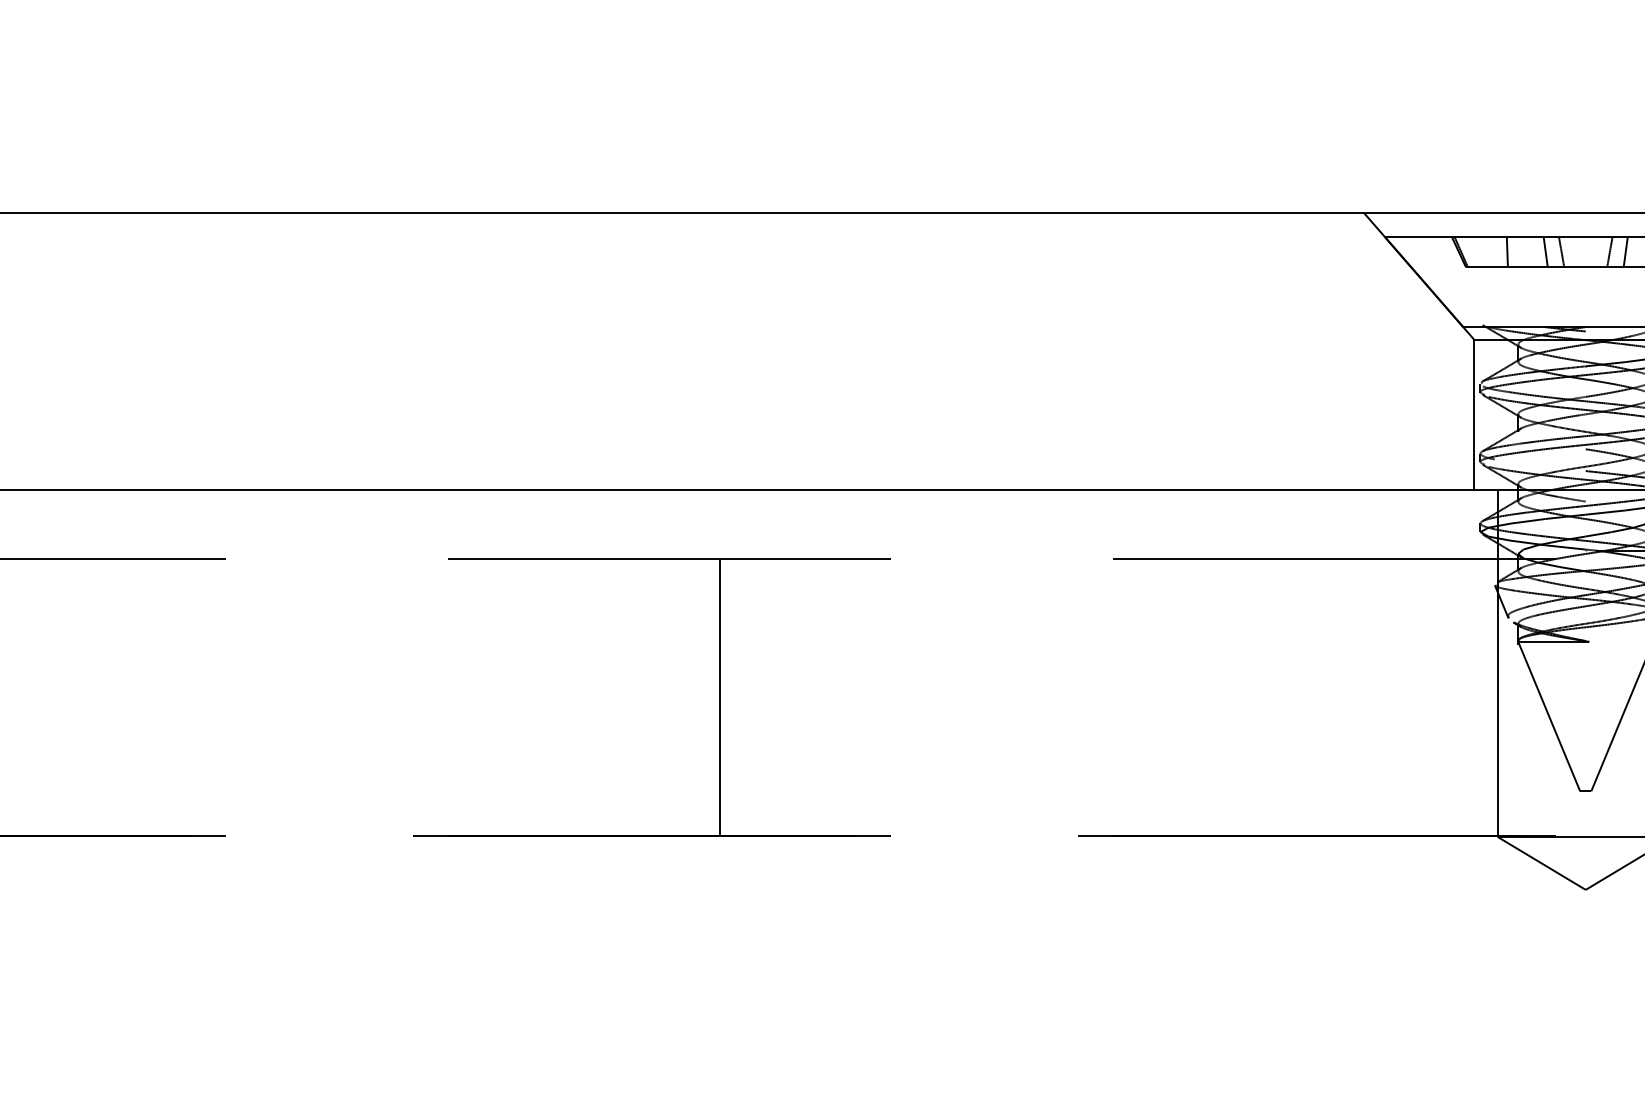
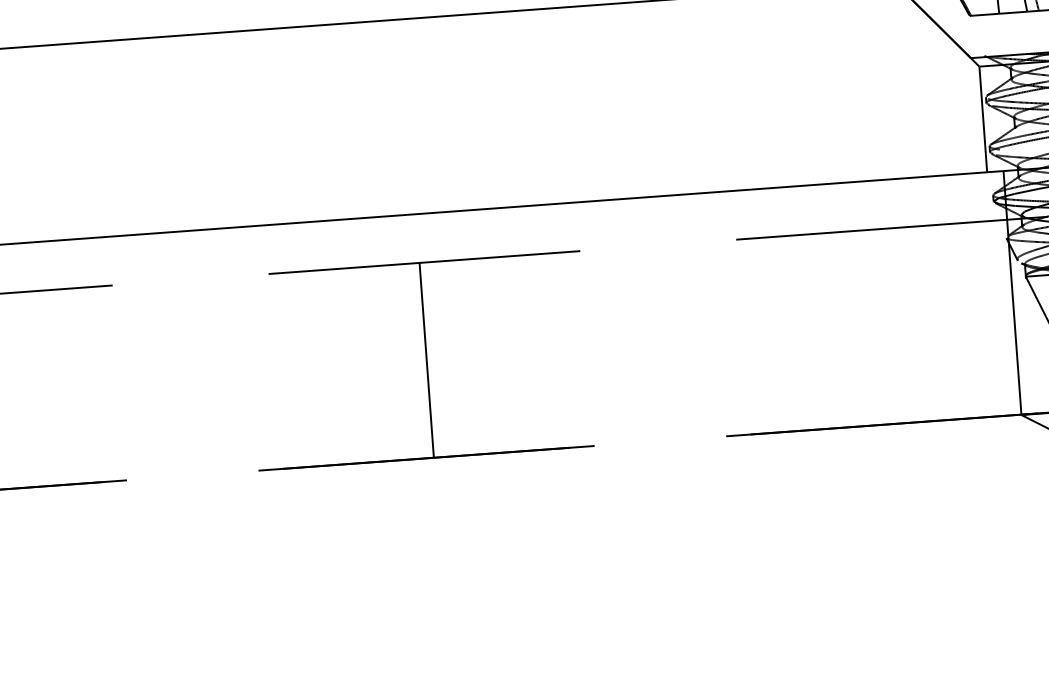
line: (720, 697) -> (426, 360), moved

